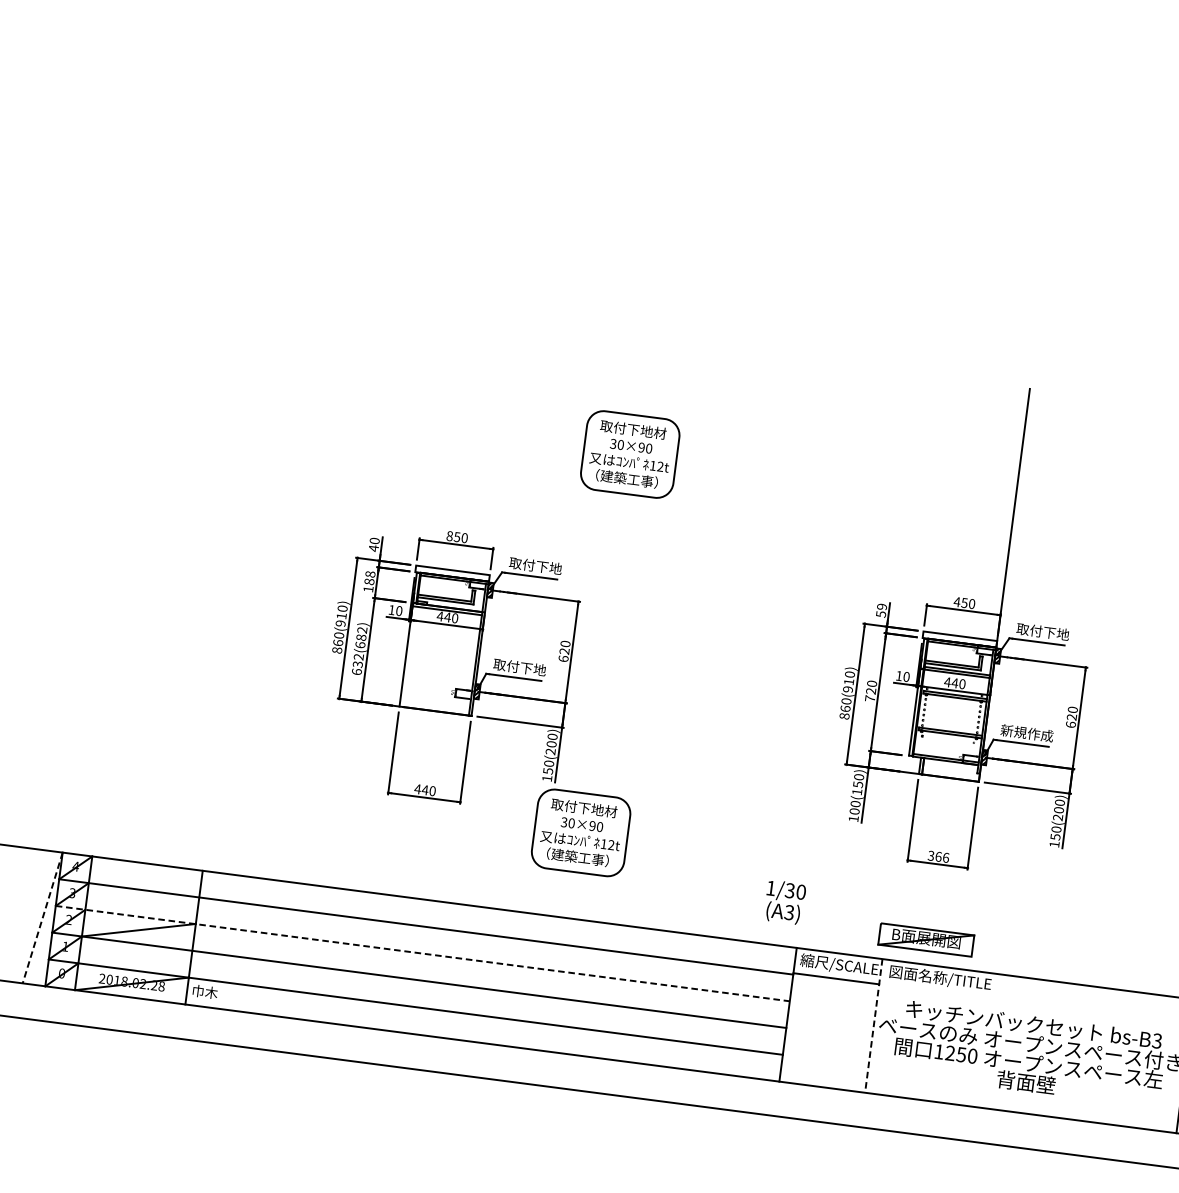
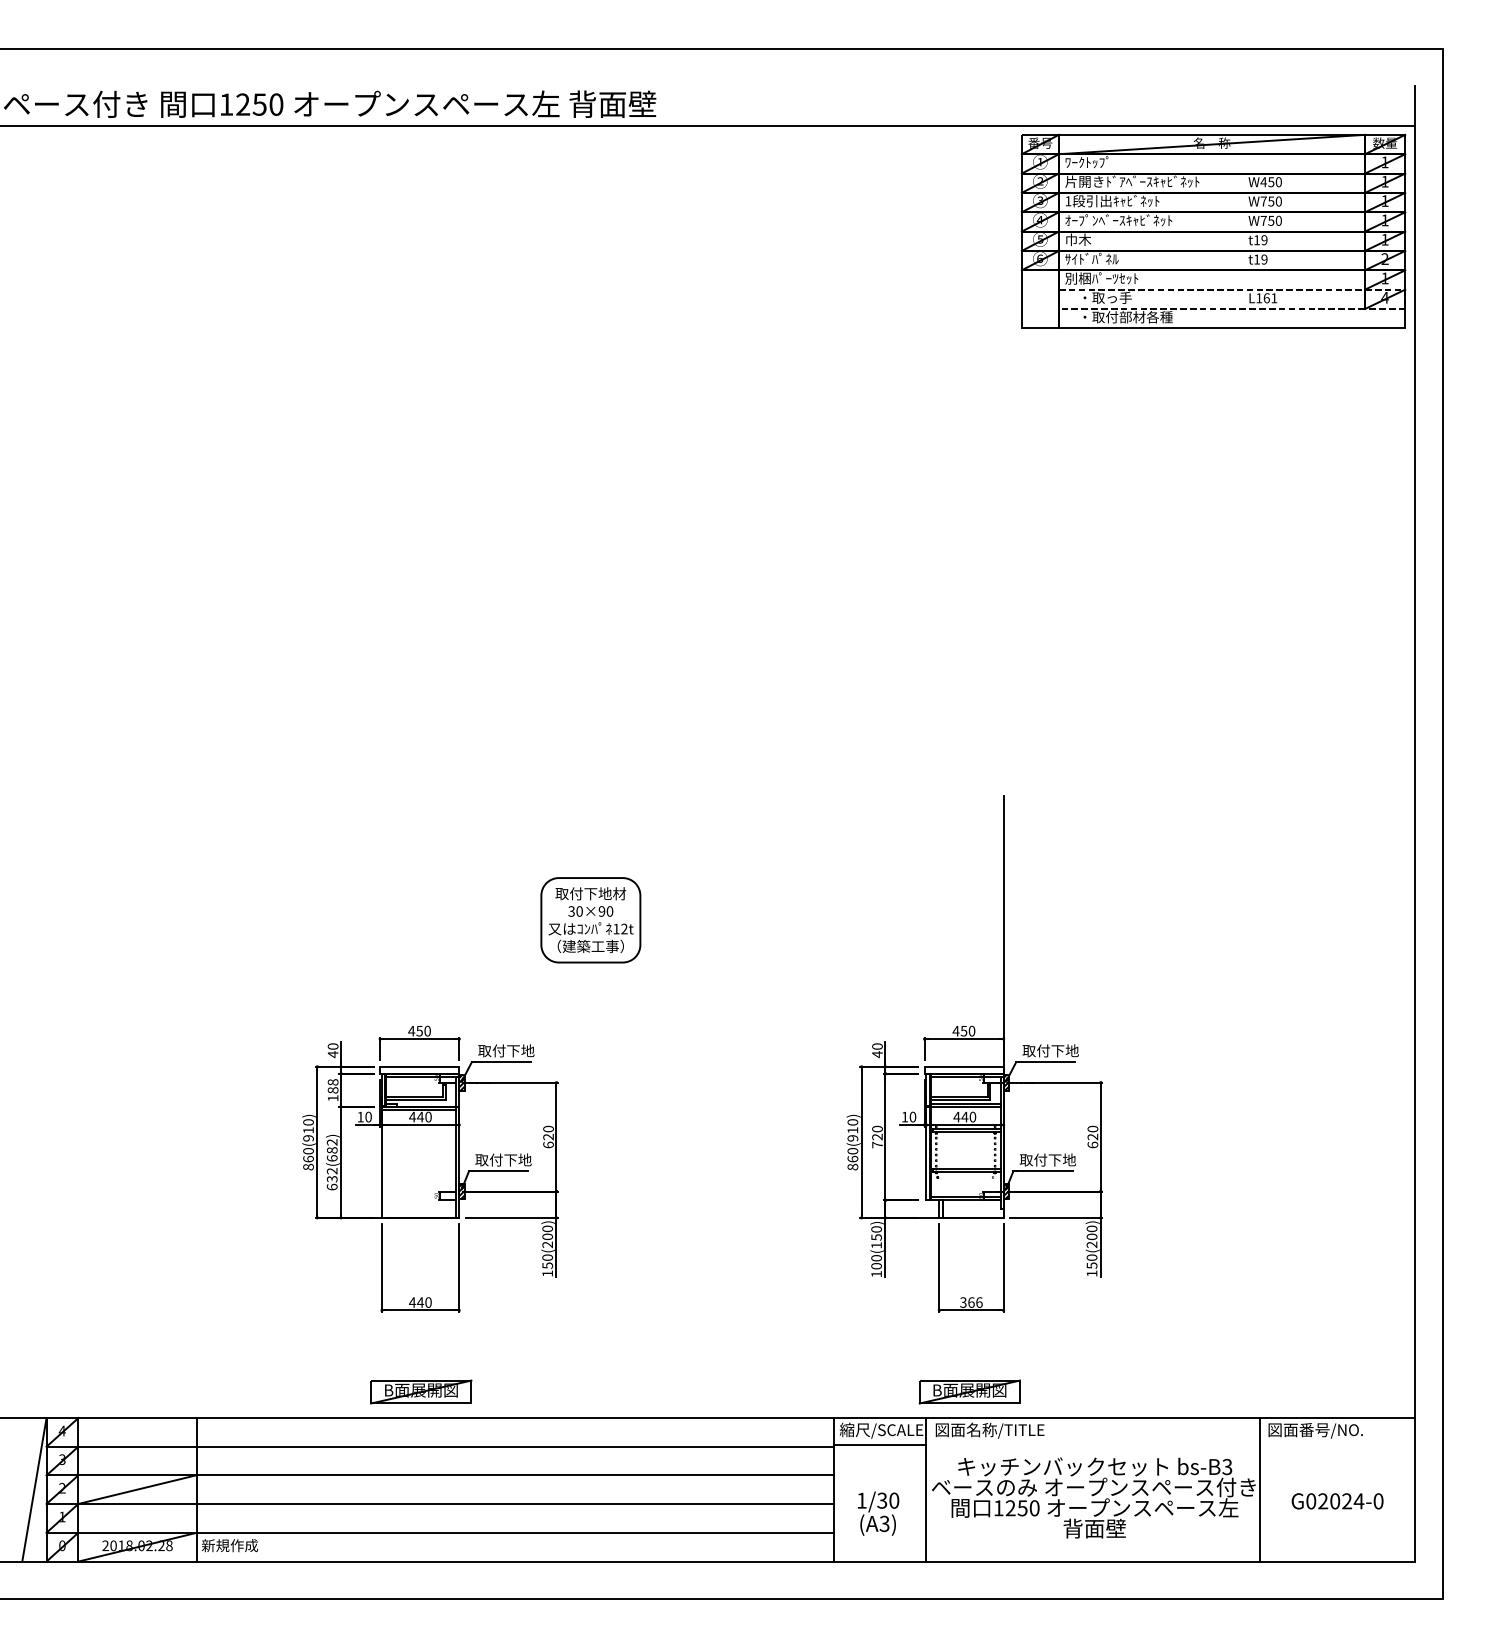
text: (449, 535) -> (411, 1030), 850 -> 450
text: (881, 610) -> (877, 1050), 59 -> 40
text: (1026, 732) -> (1047, 1159), 新規作成 -> 取付下地
part: (580, 833) -> (590, 1326), removed
part: (415, 873) -> (421, 1391), added
text: (784, 902) -> (878, 1513), moved
line: (42, 917) -> (34, 1489), dashed -> solid
line: (422, 953) -> (440, 1475), dashed -> solid
text: (218, 993) -> (230, 1545), 巾木 -> 新規作成
line: (874, 1025) -> (926, 1489), dashed -> solid

